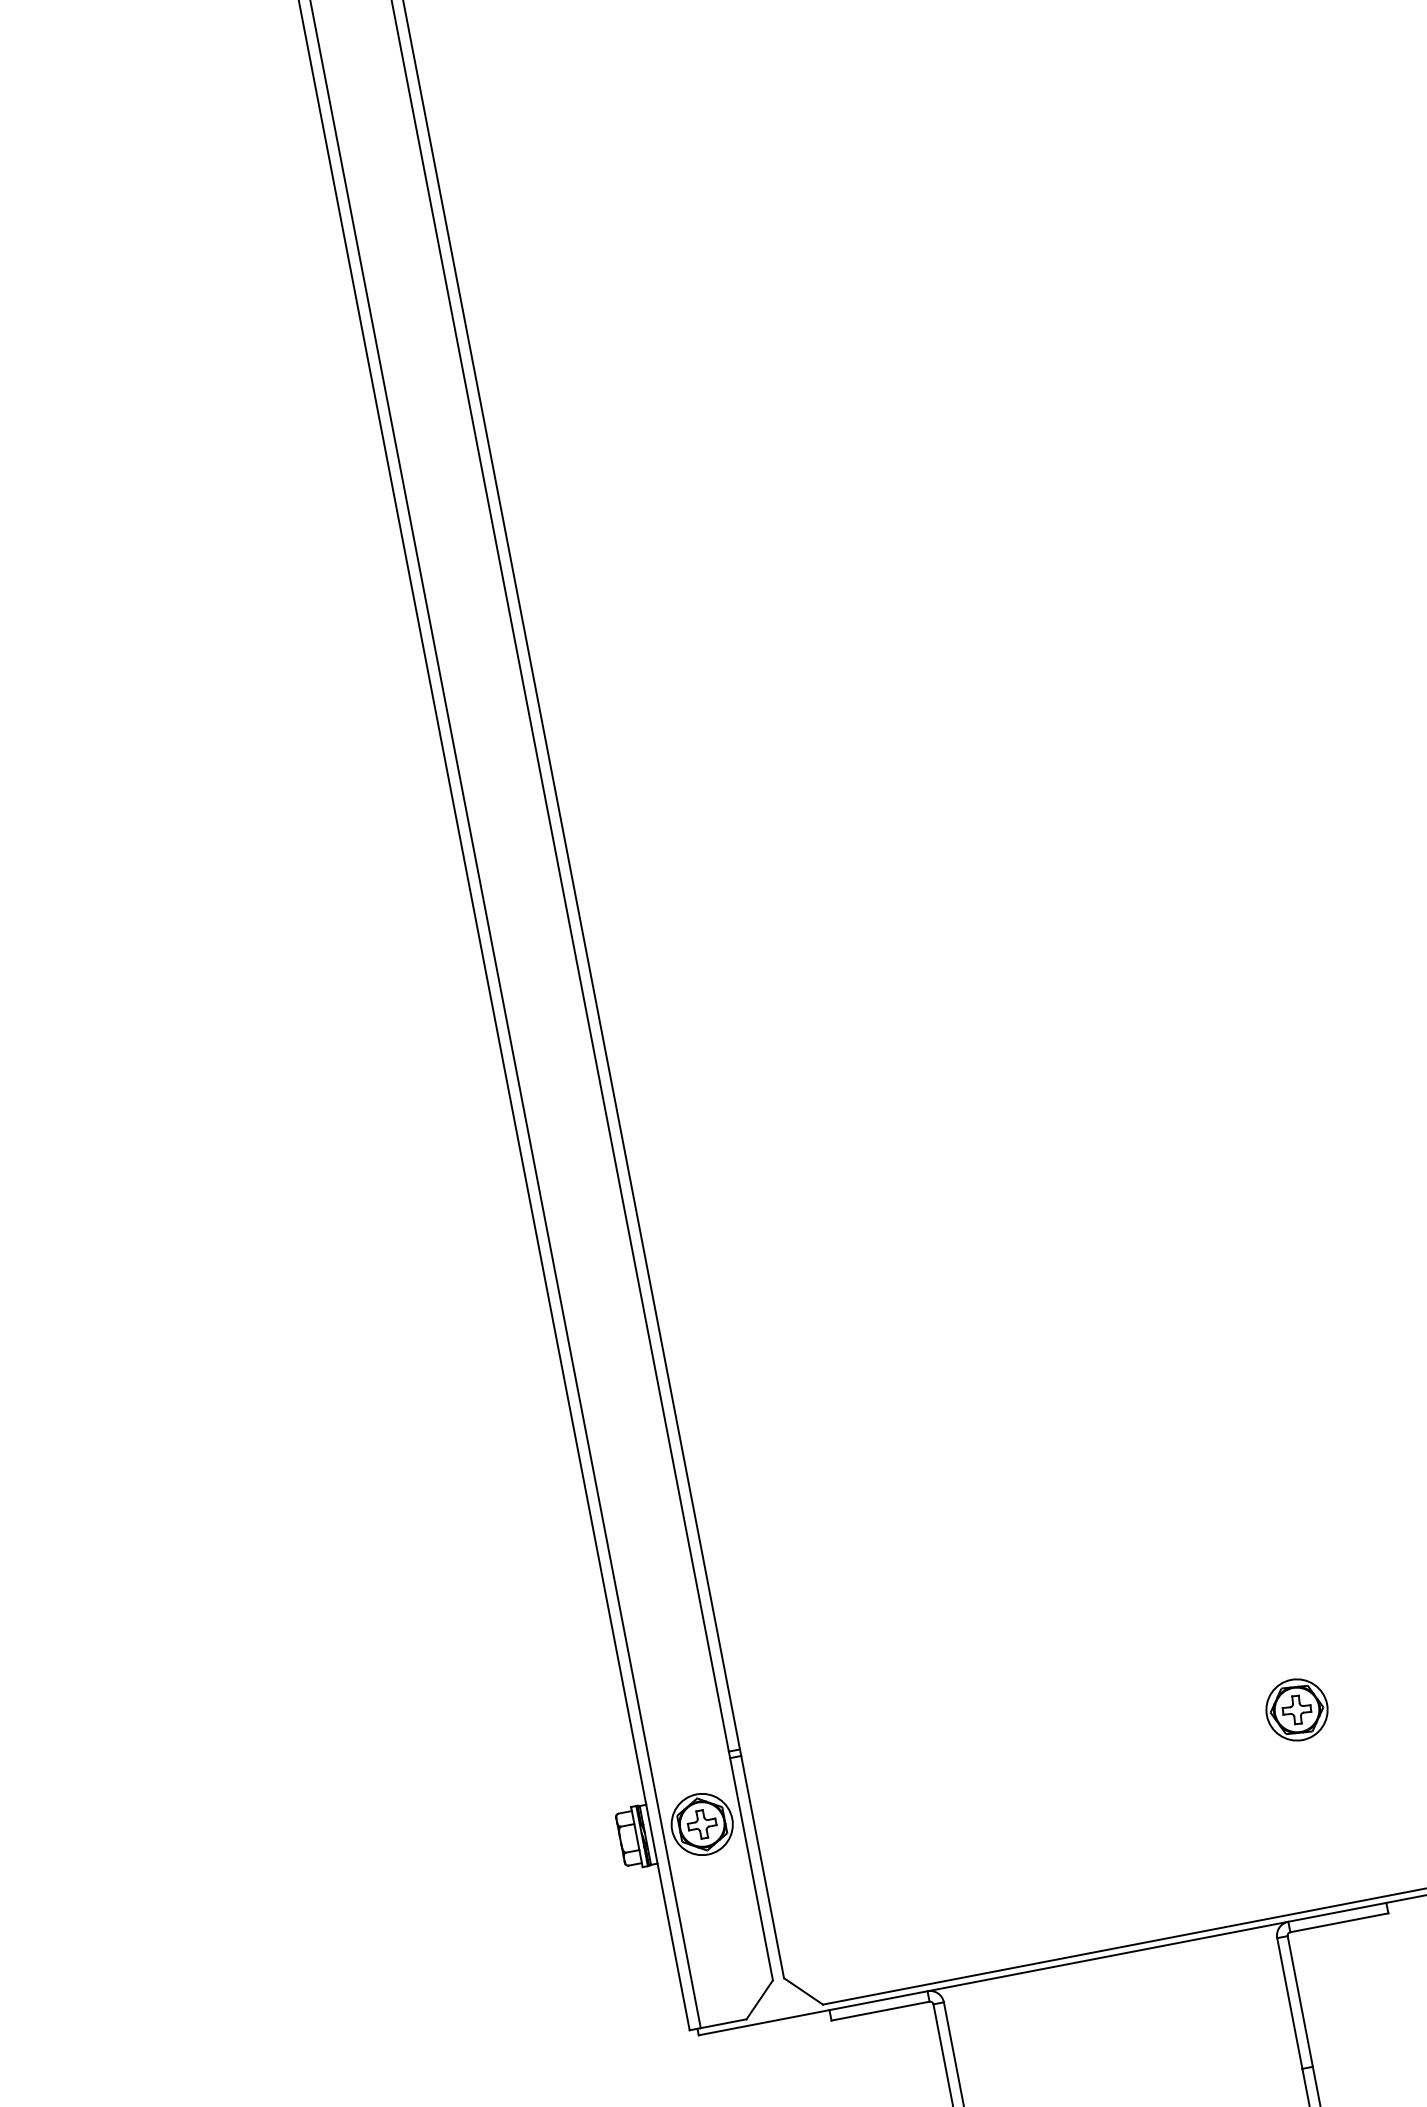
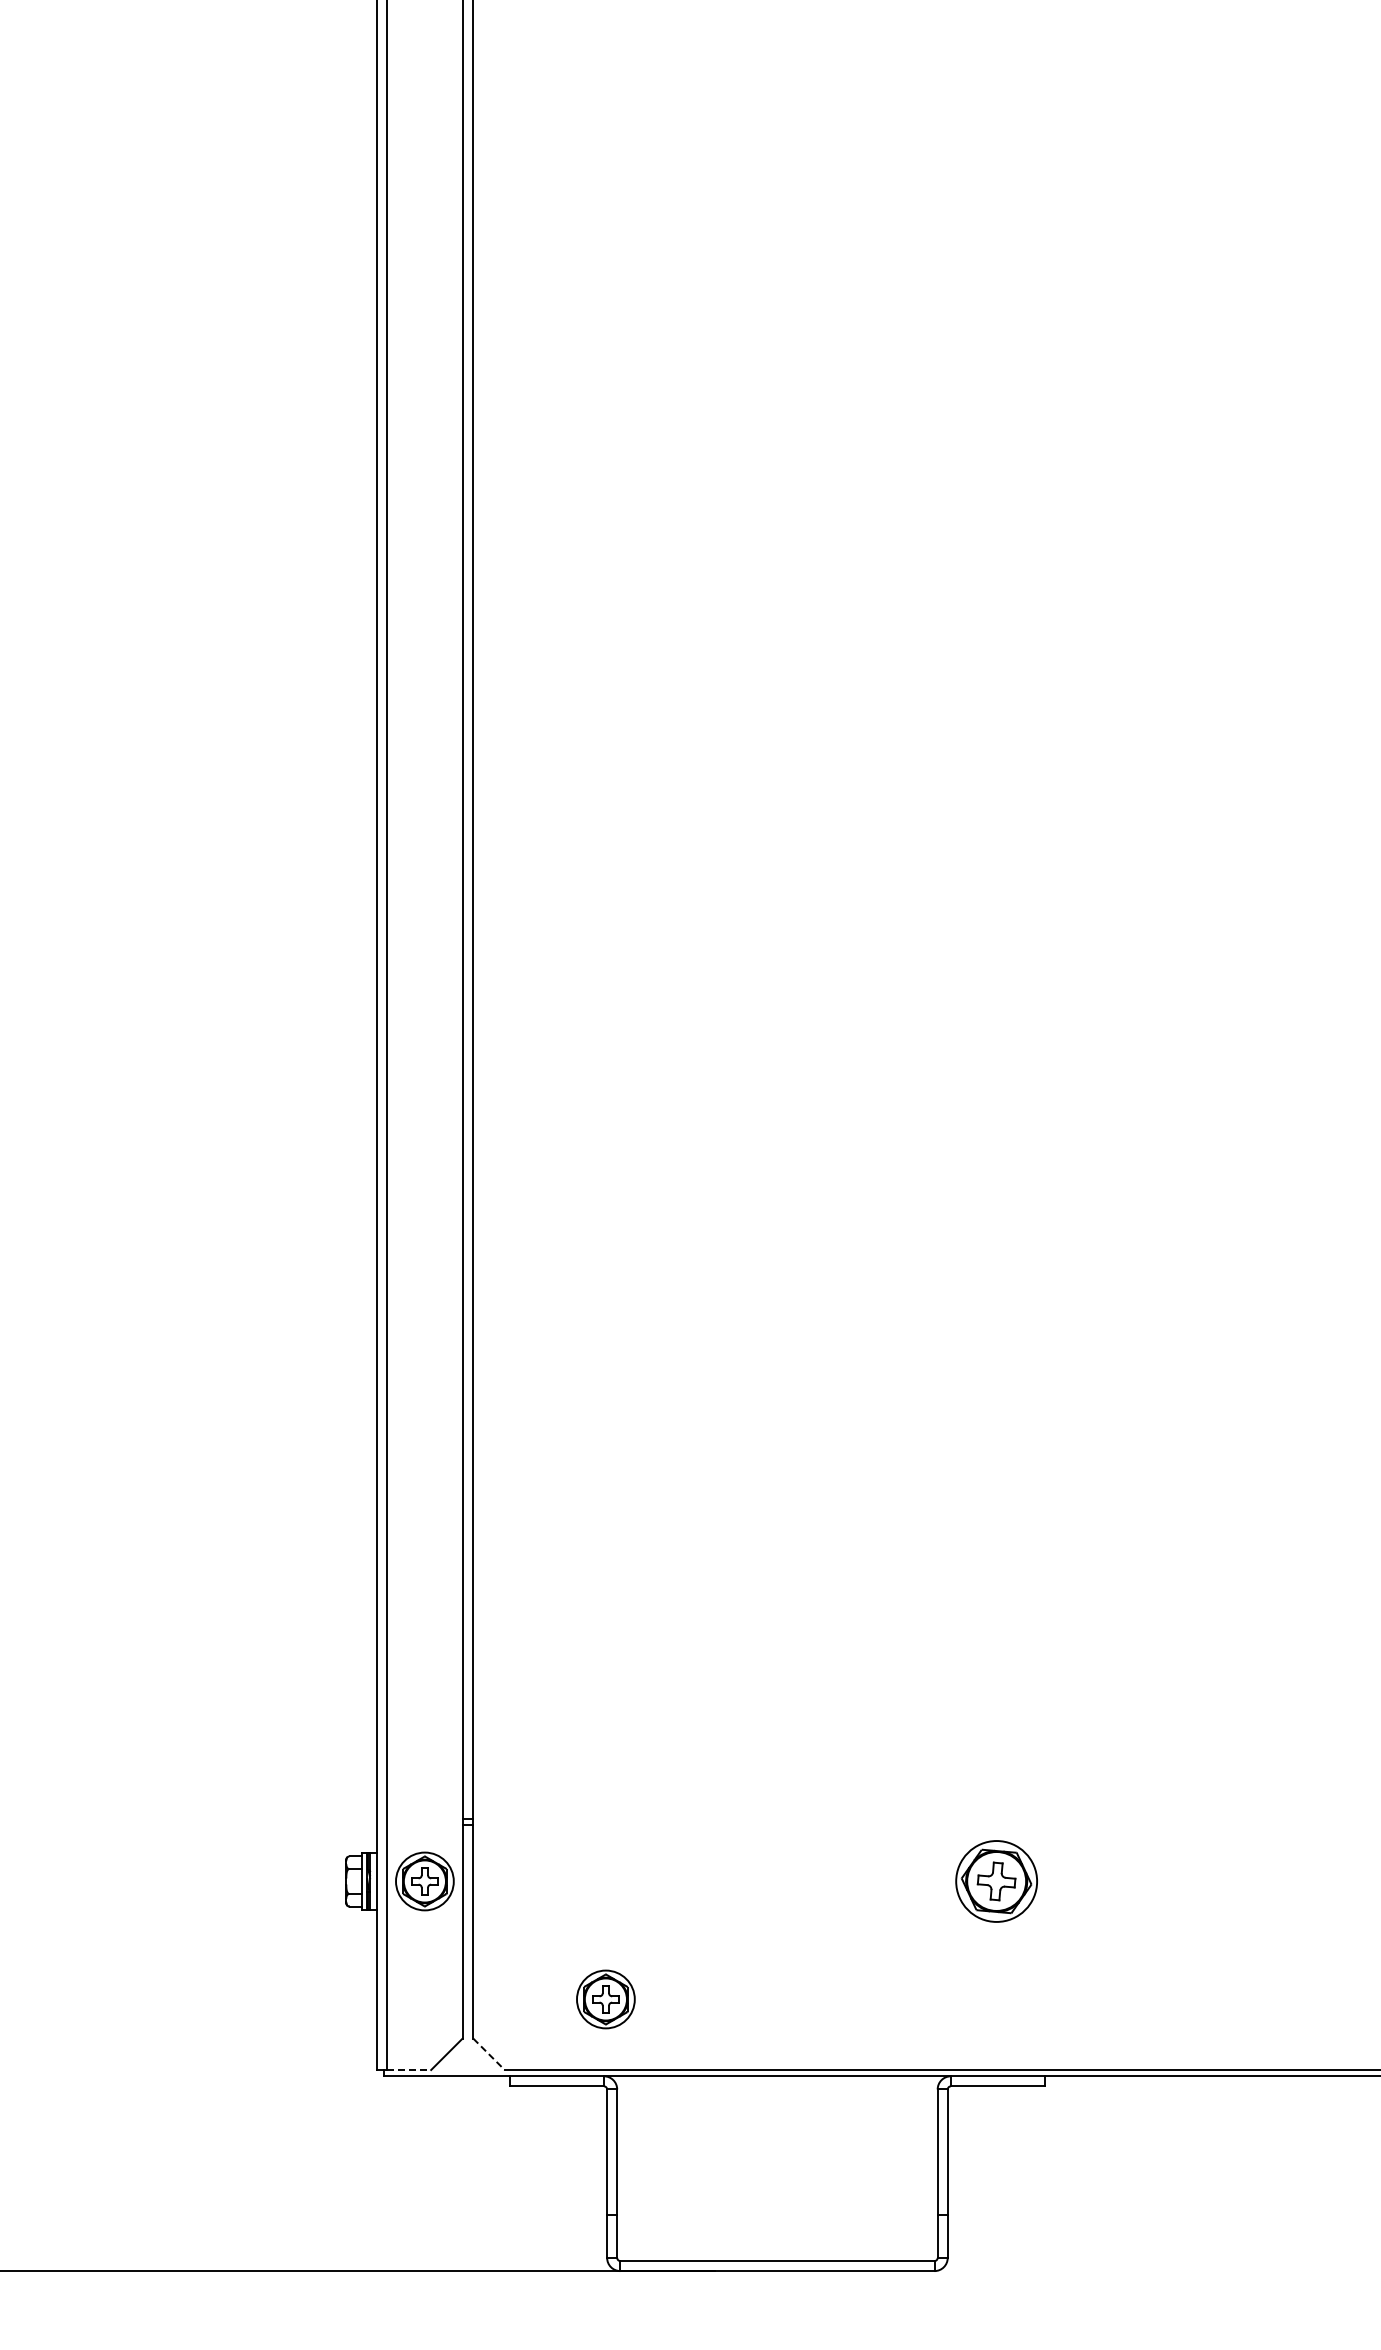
part: (1296, 1710) -> (996, 1881), size x1.4
part: (913, 1911) -> (605, 1999), added
line: (804, 1991) -> (489, 2054), solid -> dashed
line: (724, 2024) -> (409, 2070), solid -> dashed

